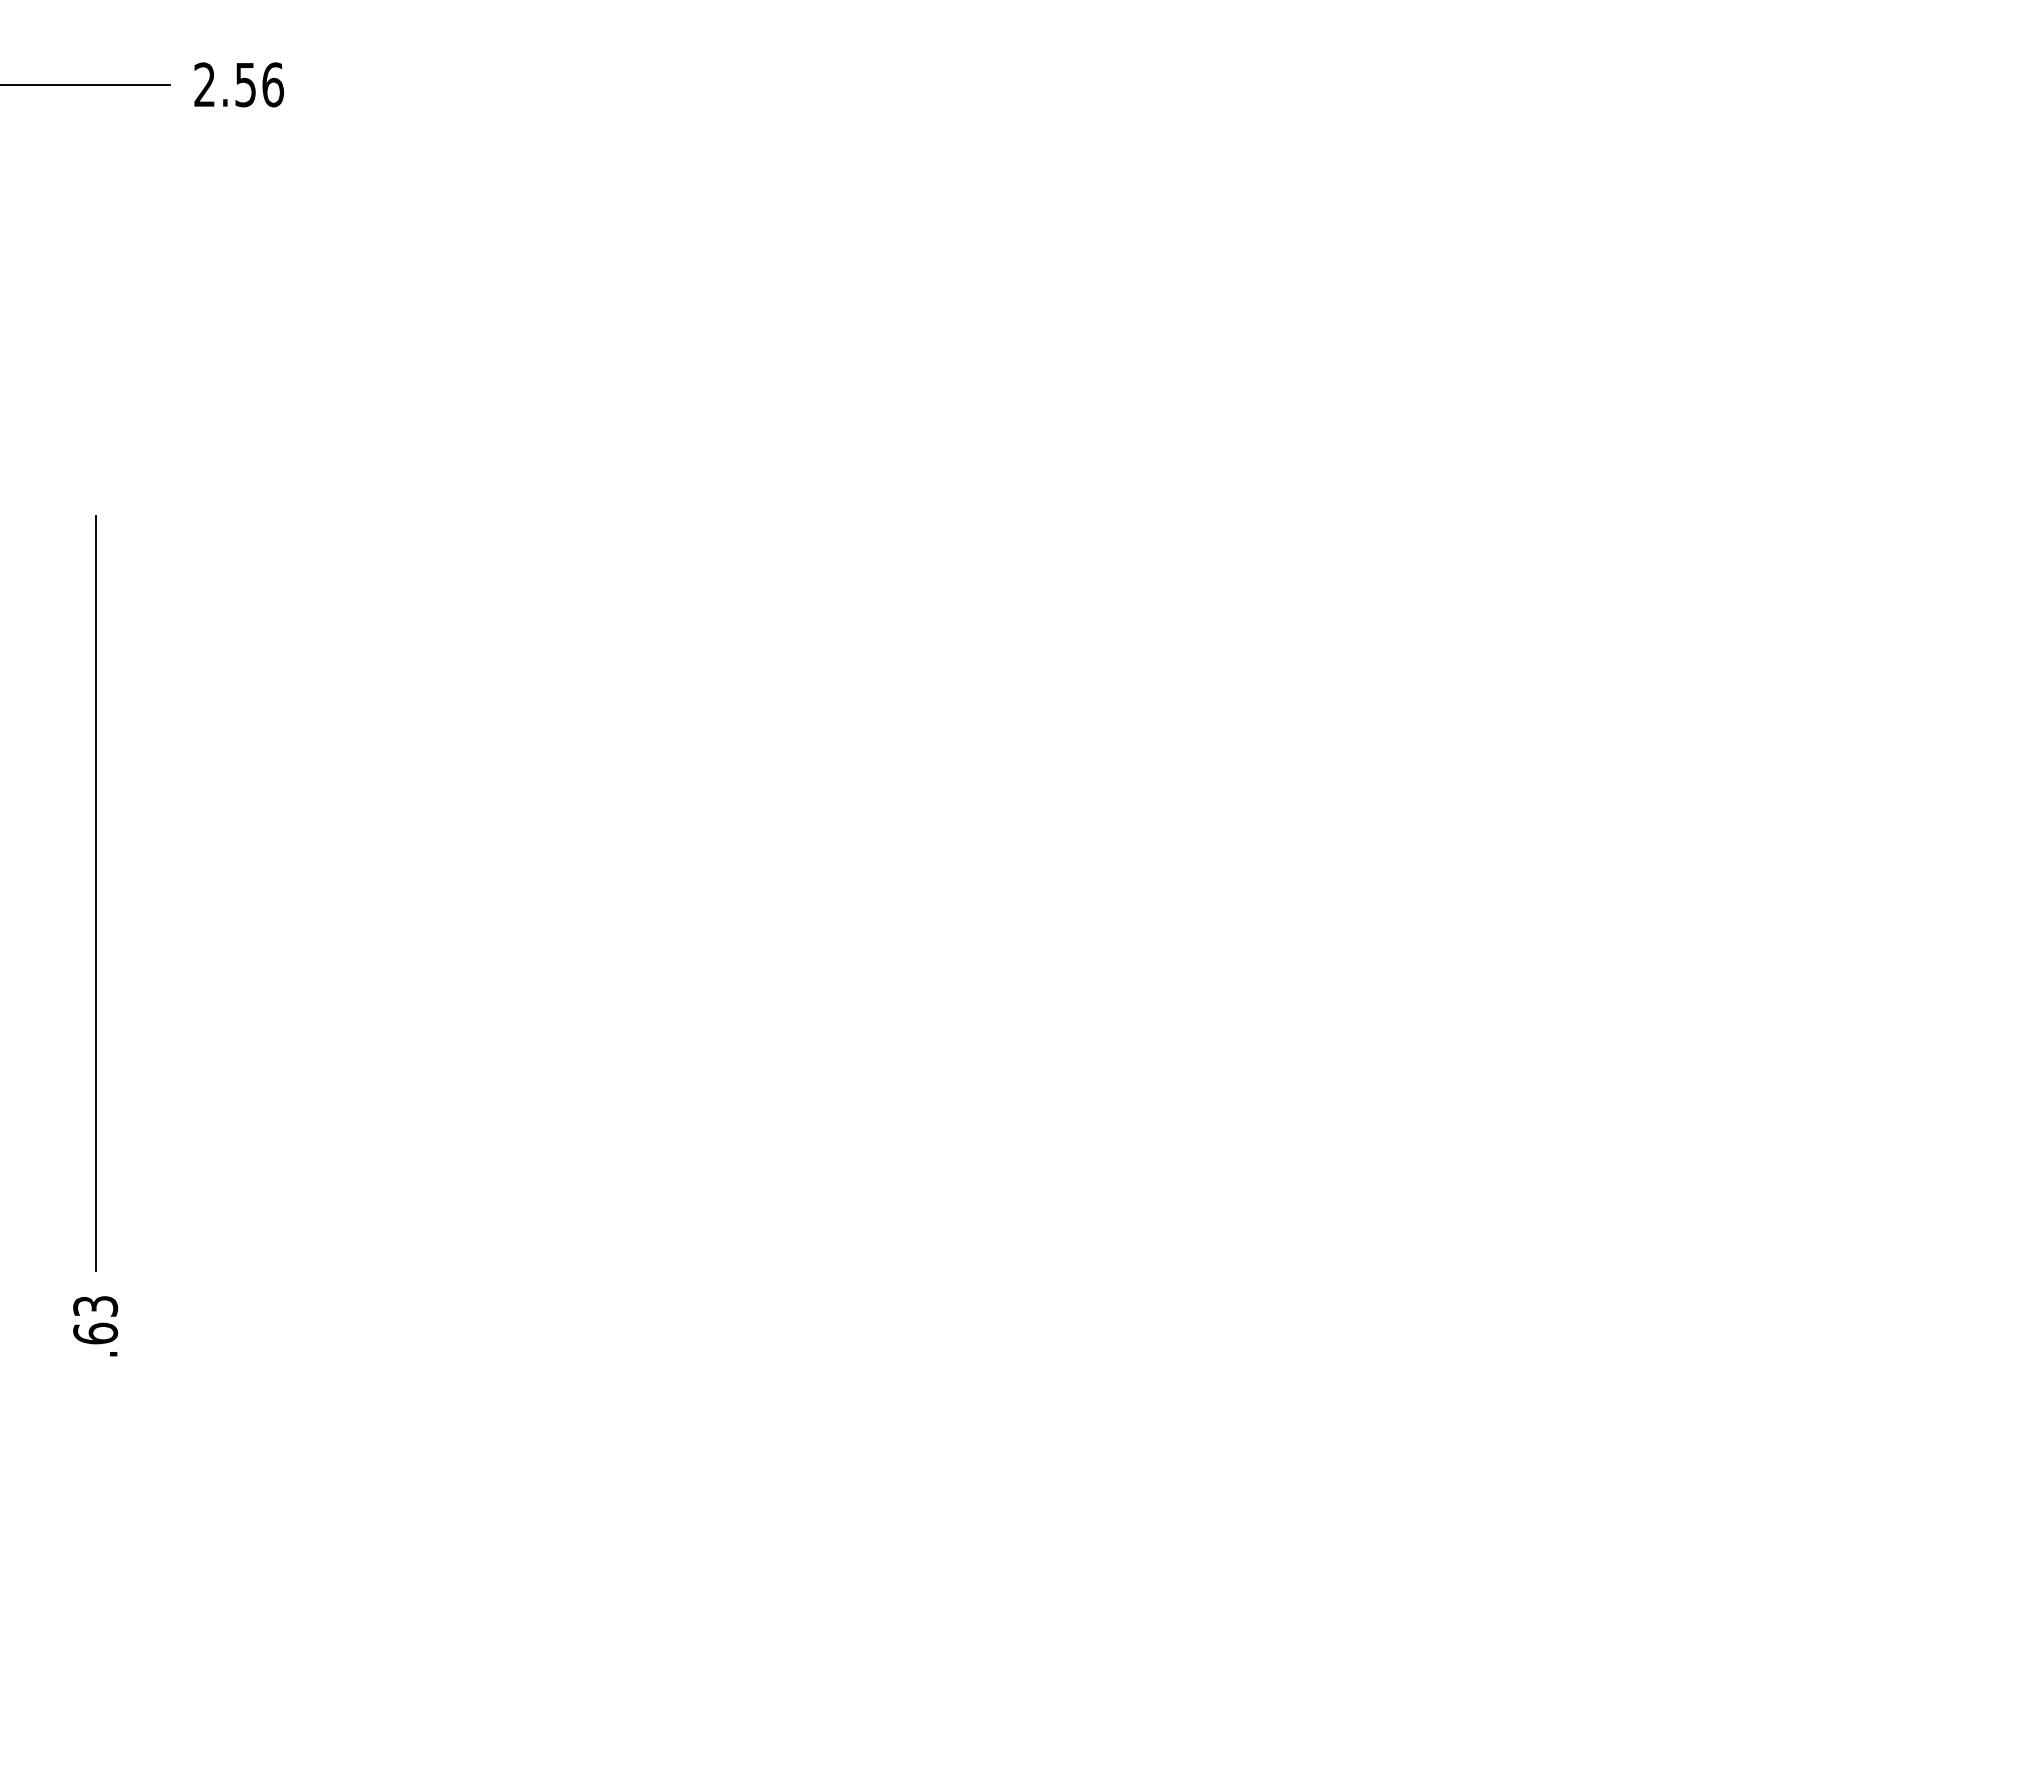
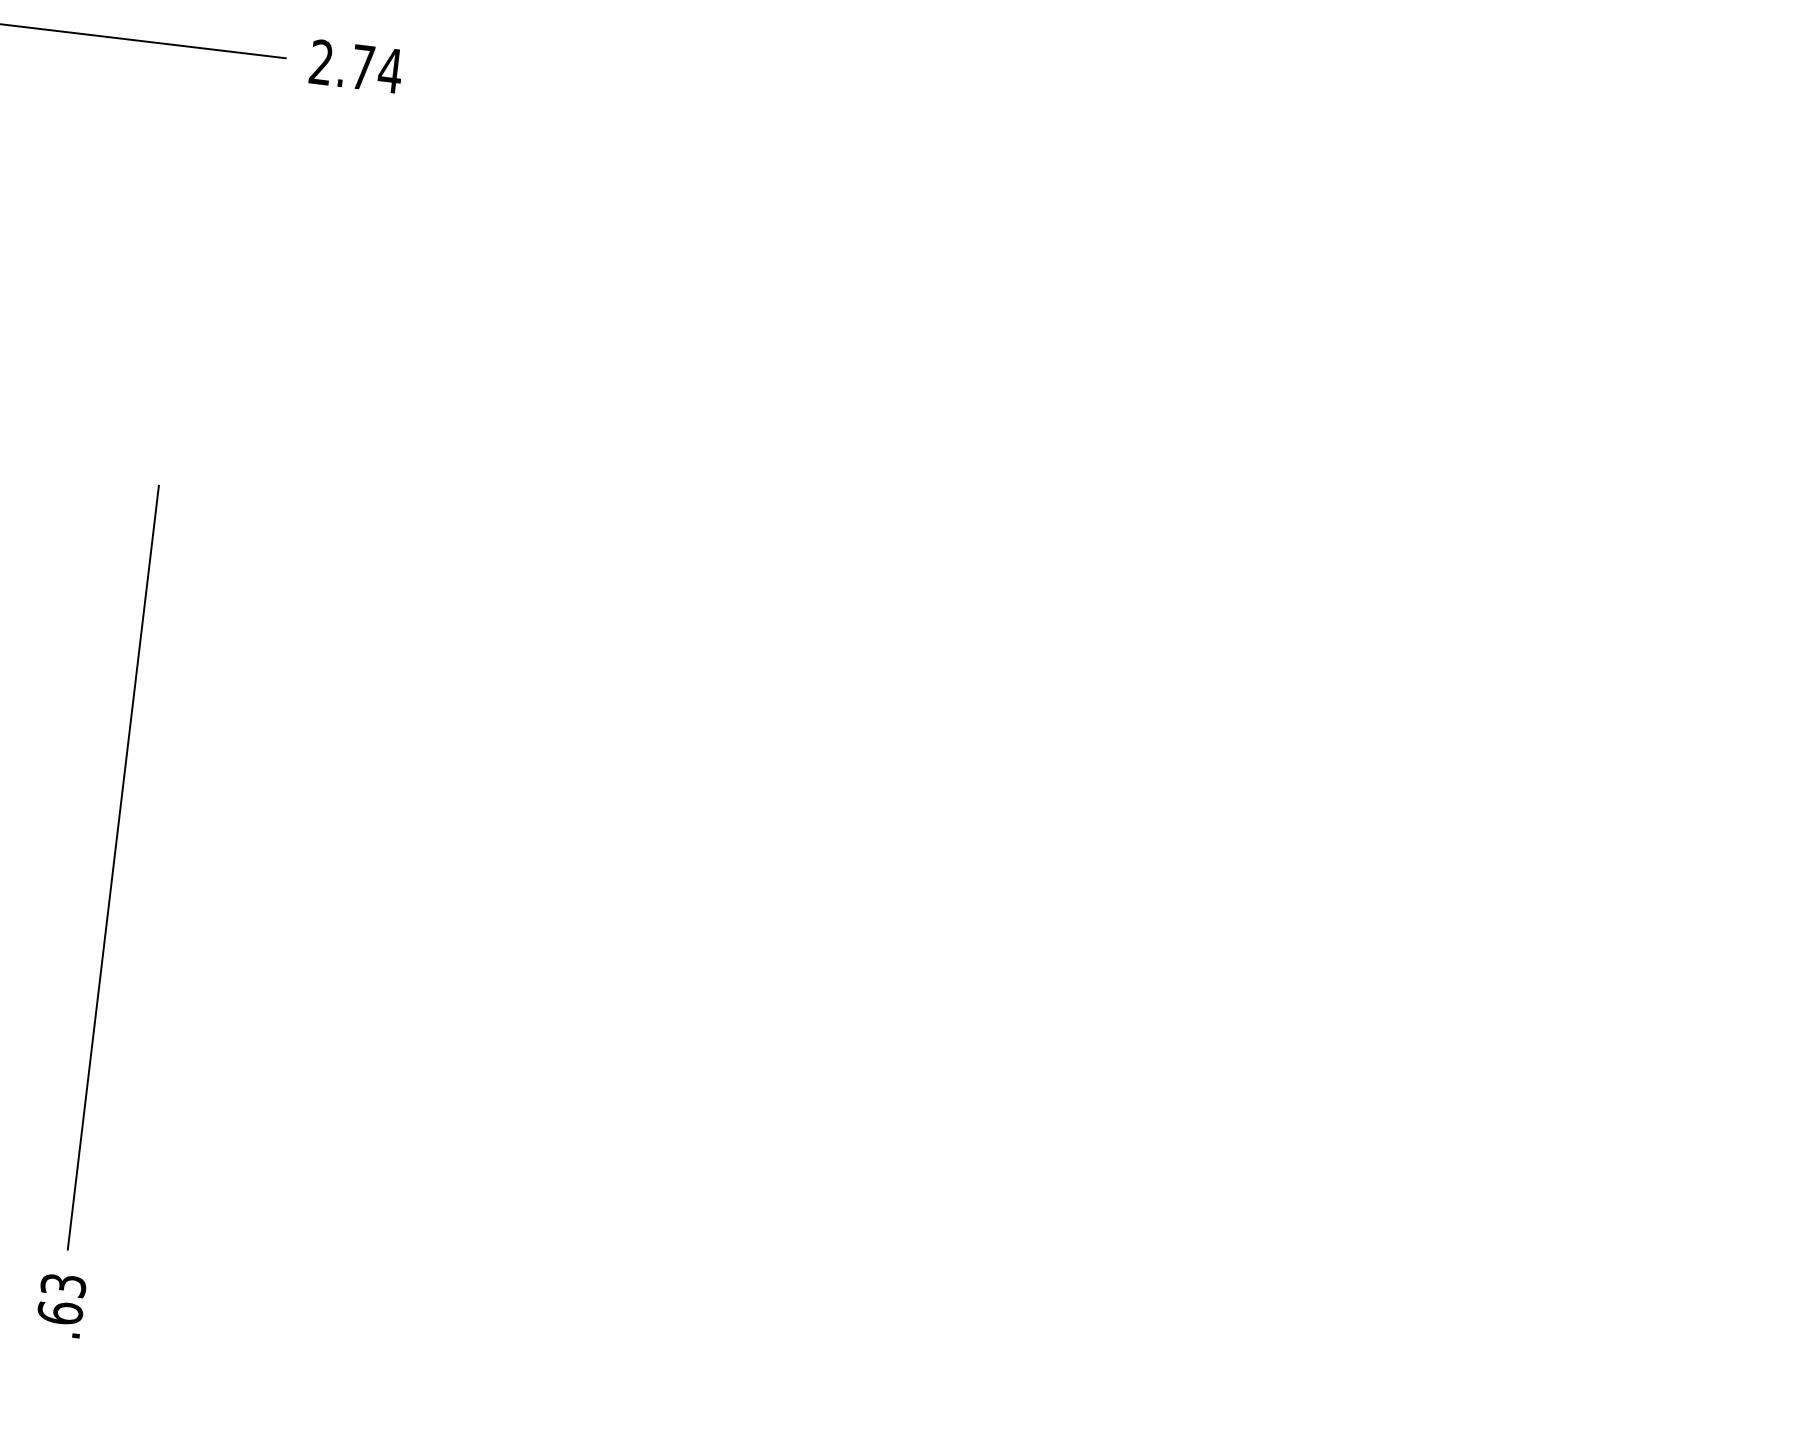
text: (259, 84) -> (376, 68), 2.56 -> 2.74

